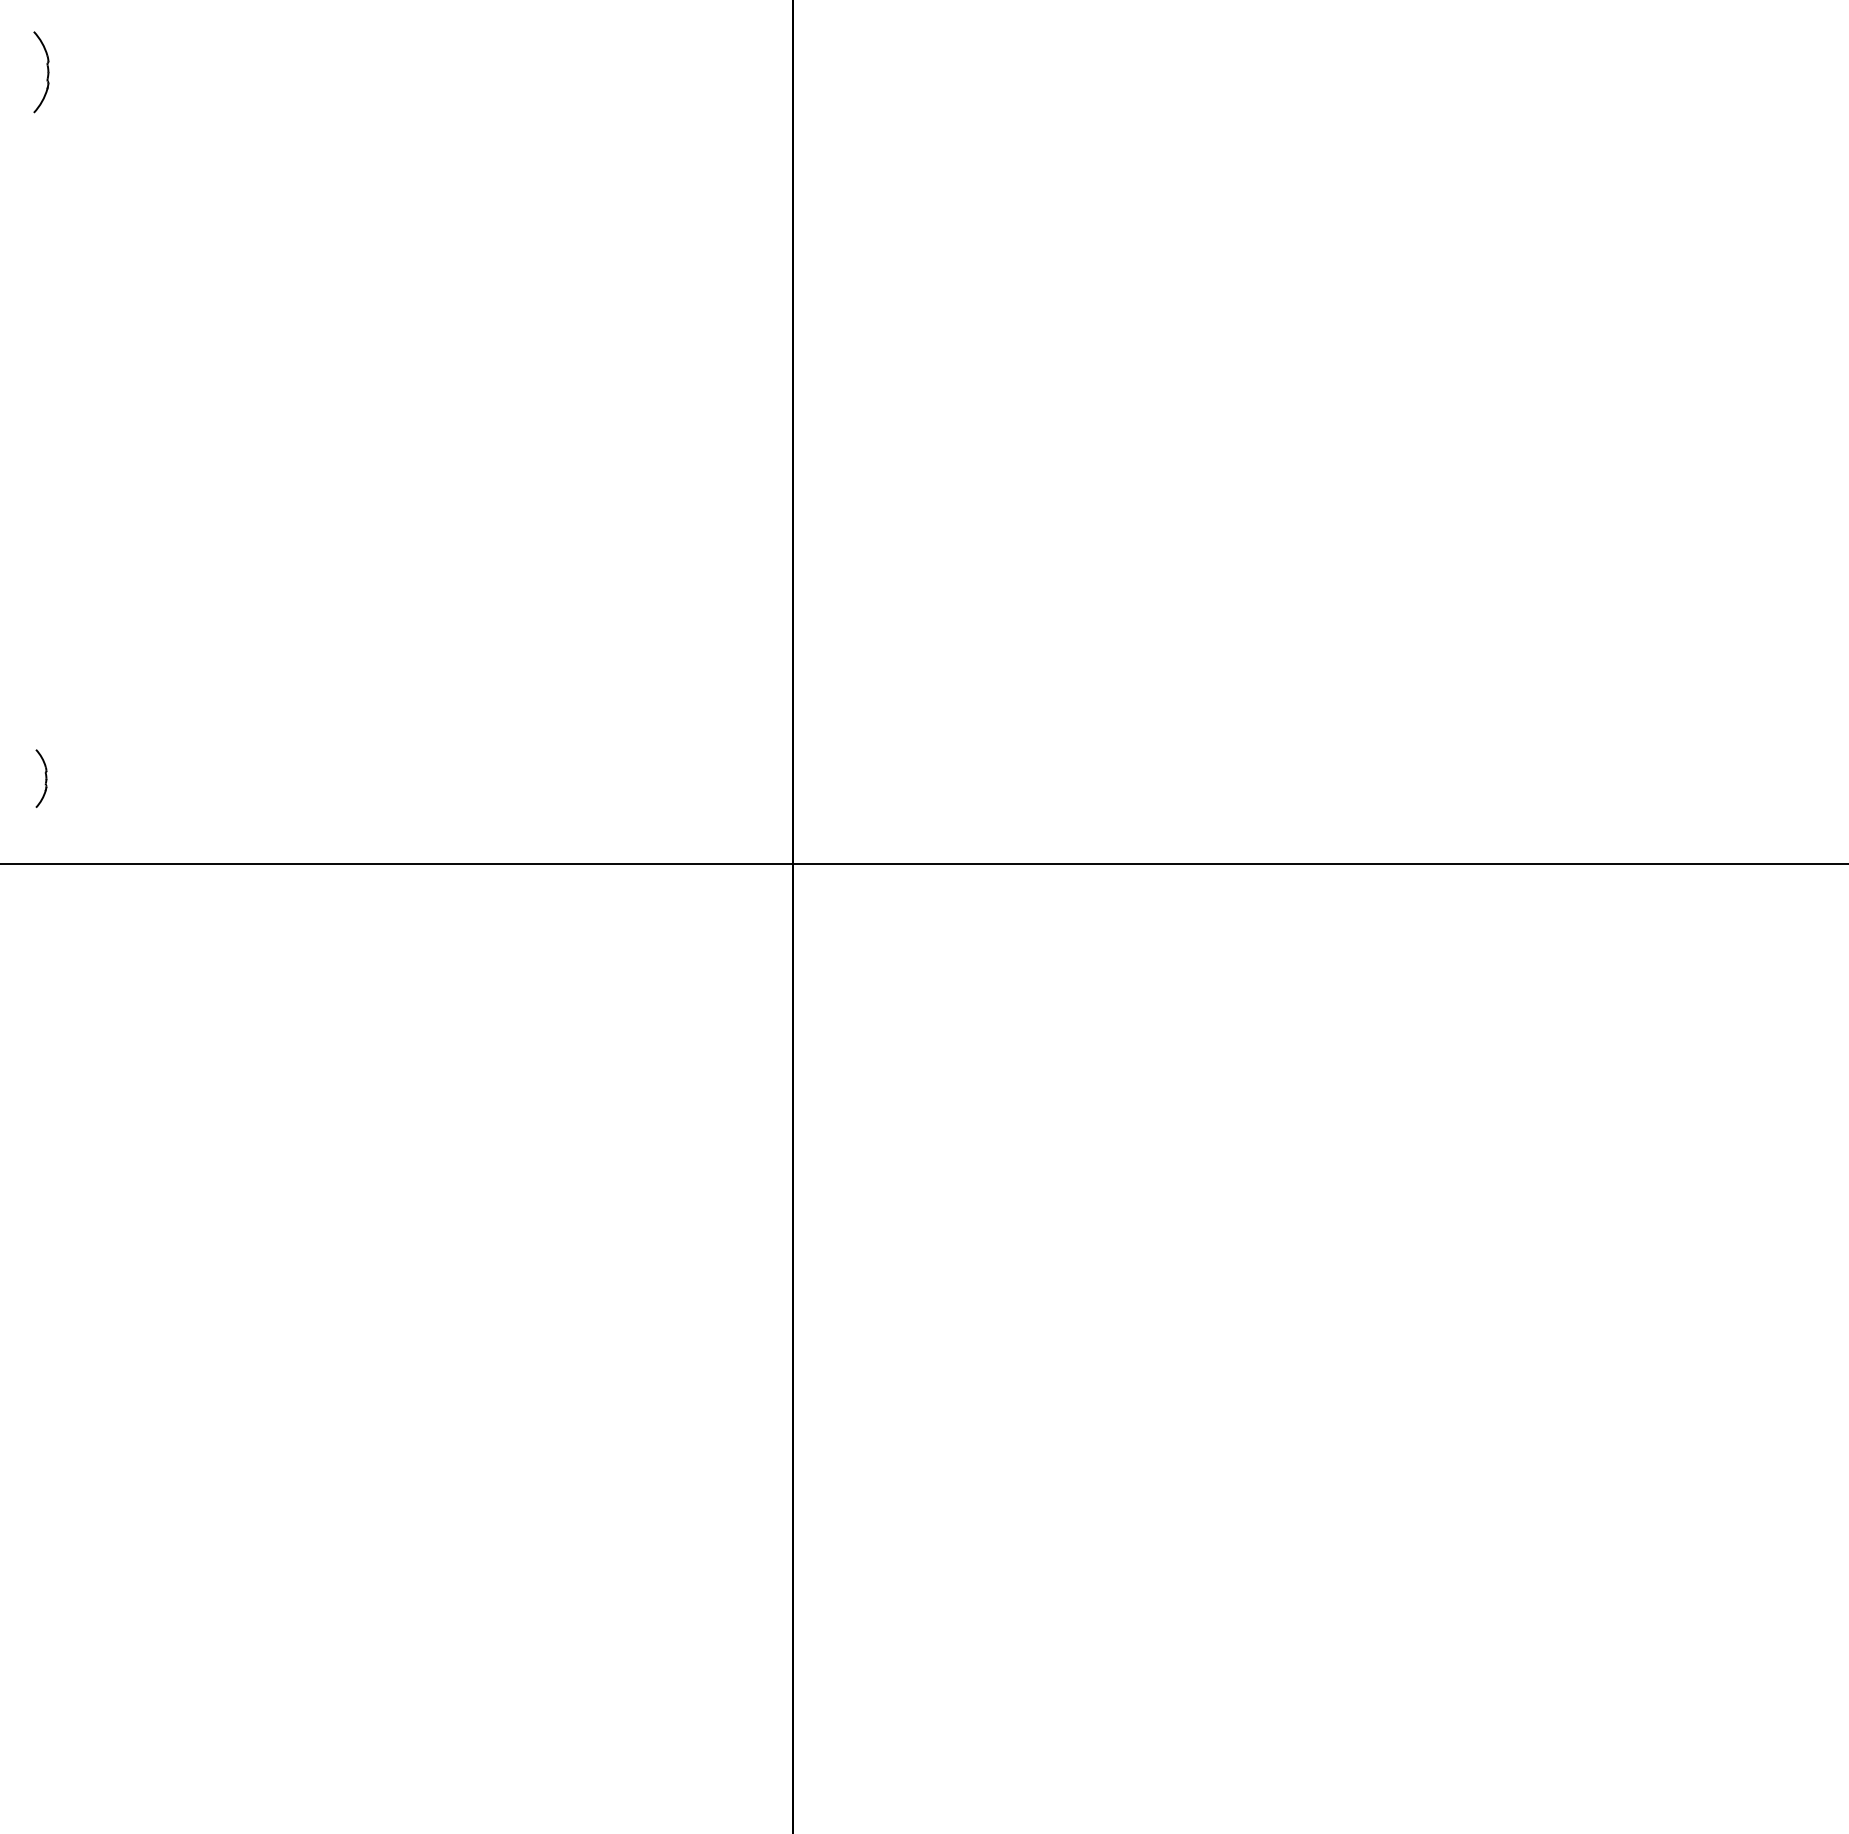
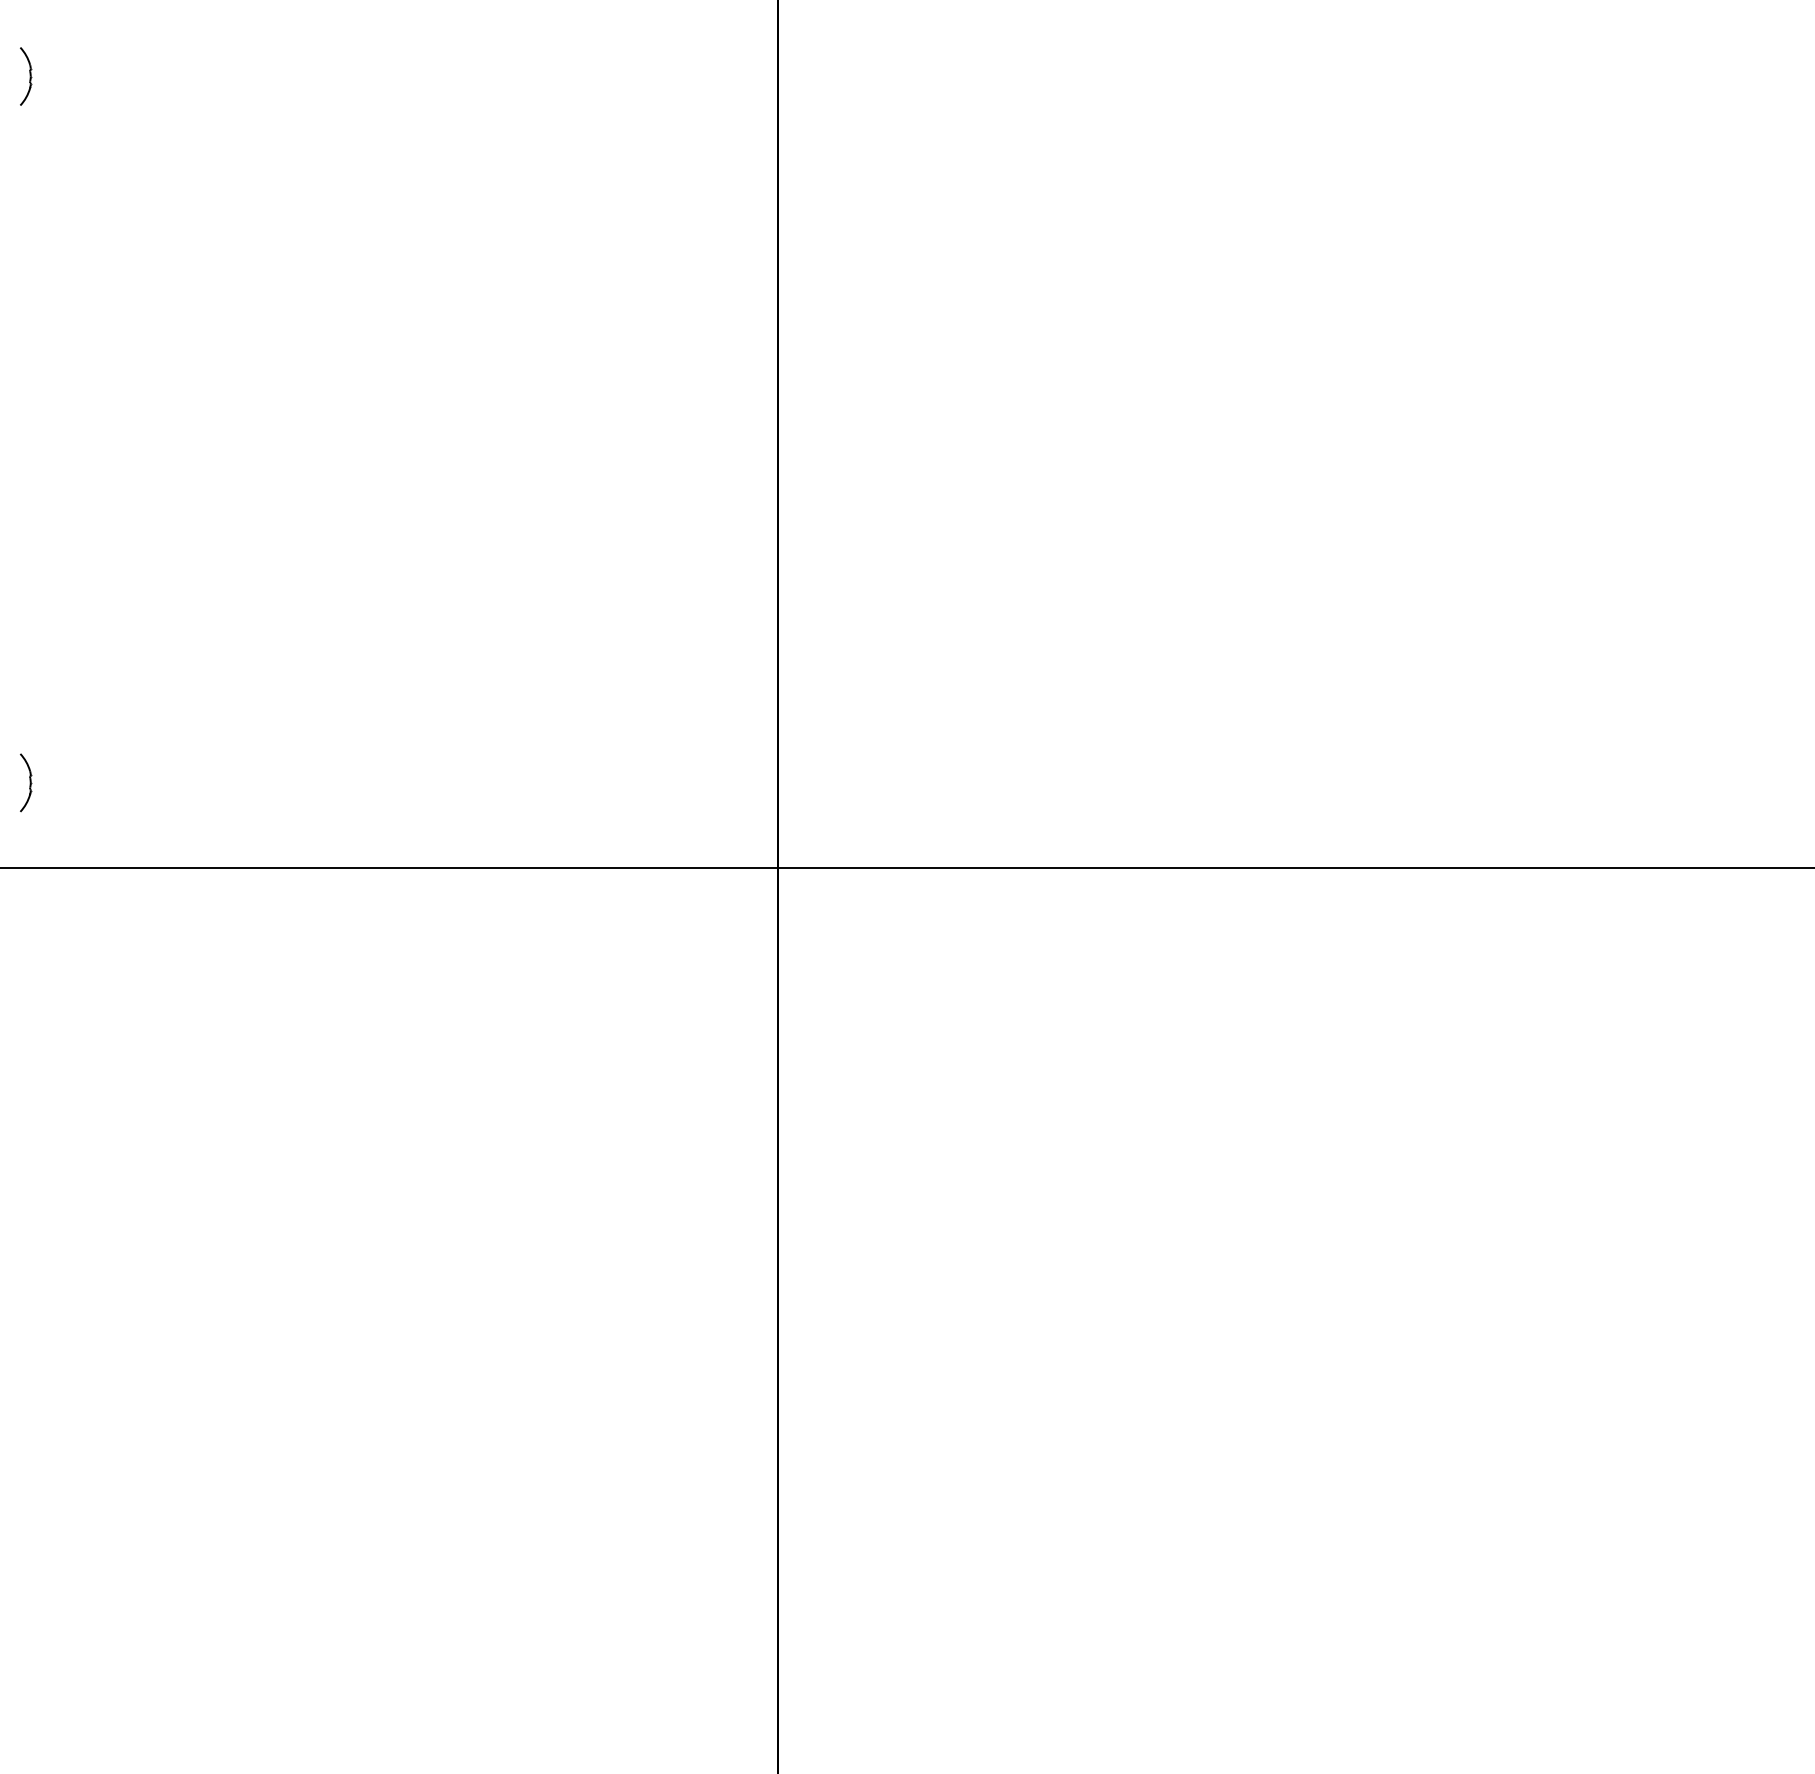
part: (41, 72) -> (25, 76), size x0.71

